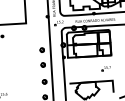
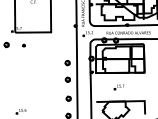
part: (105, 68) -> (118, 87), moved

